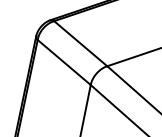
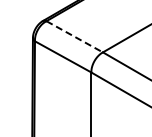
line: (81, 44) -> (75, 37), solid -> dashed

